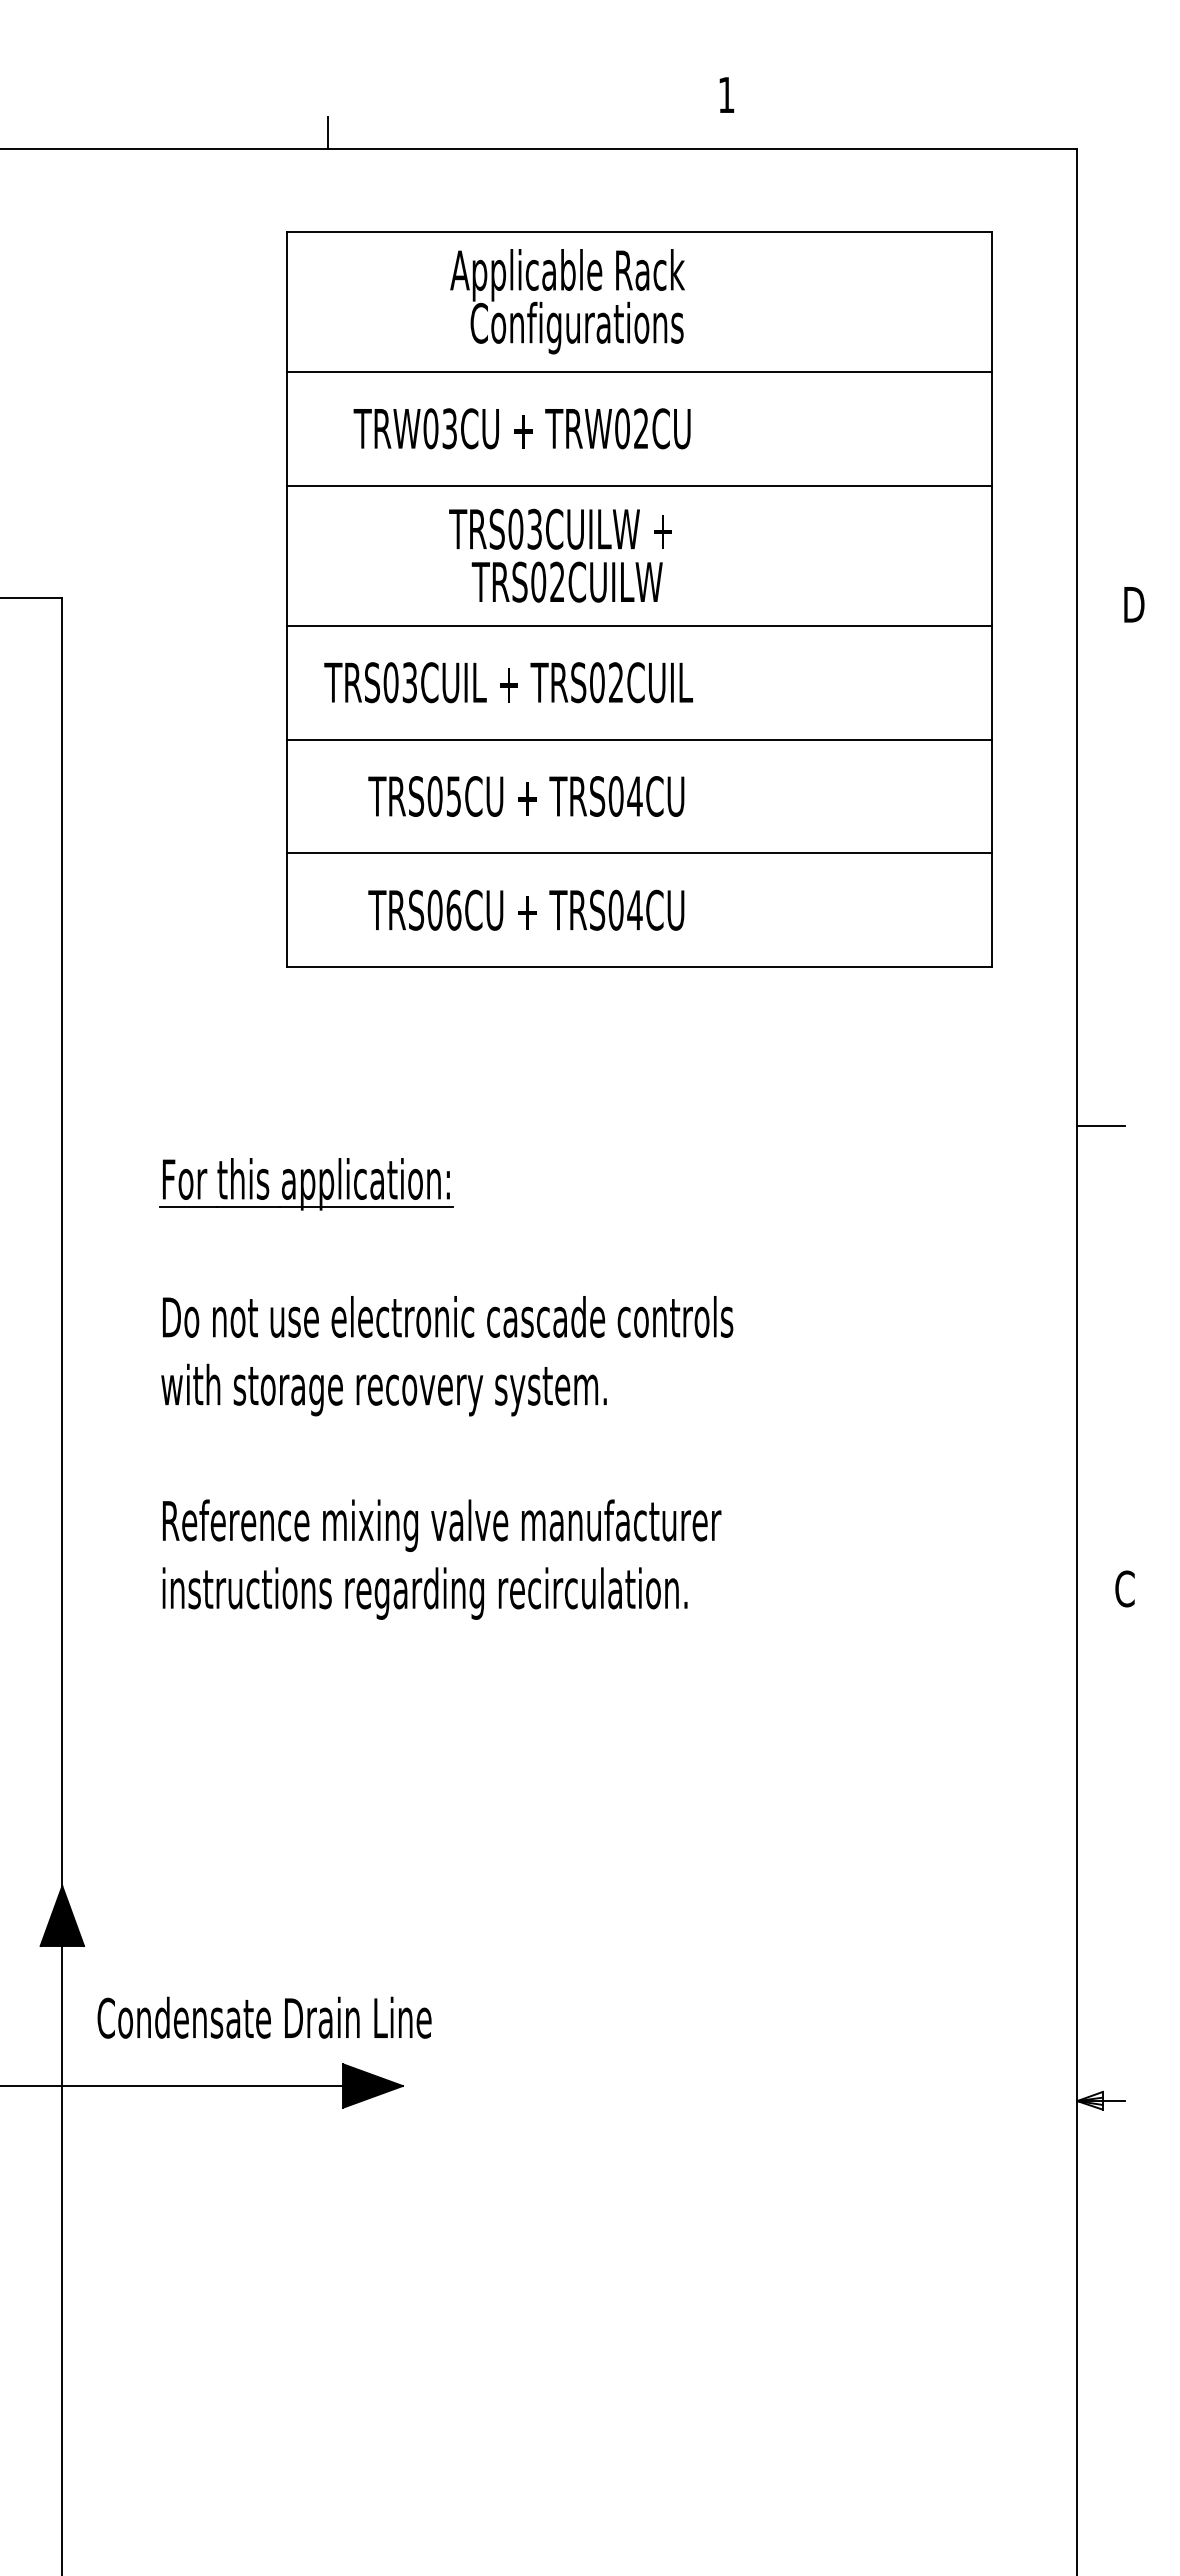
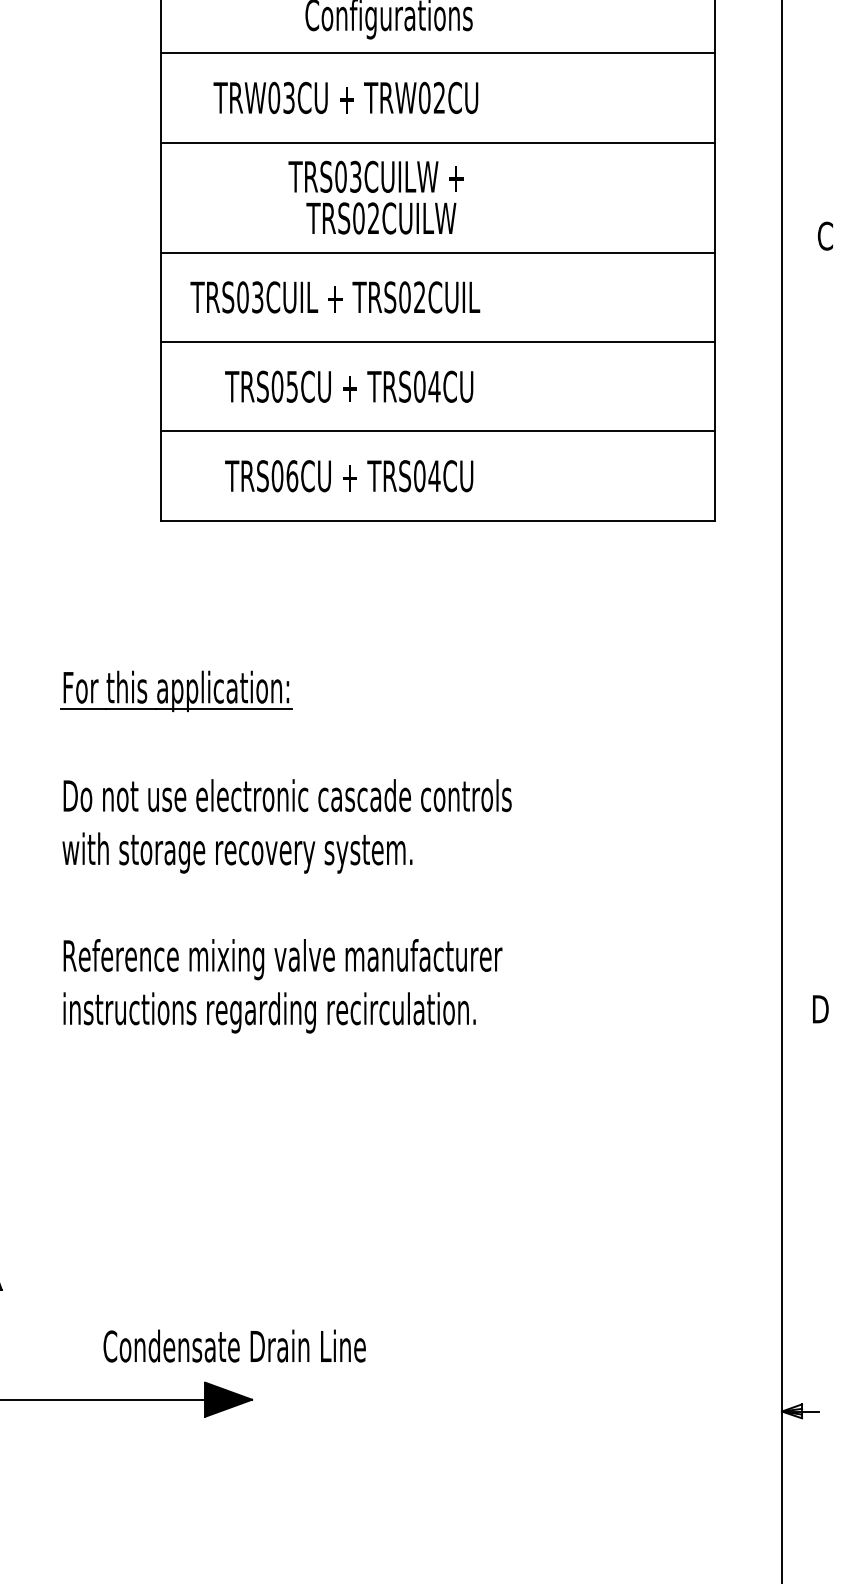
text: (1133, 604) -> (826, 235), D -> C
line: (1100, 1125) -> (800, 645), removed
text: (1125, 1588) -> (819, 1008), C -> D
text: (264, 2017) -> (234, 1345), moved

